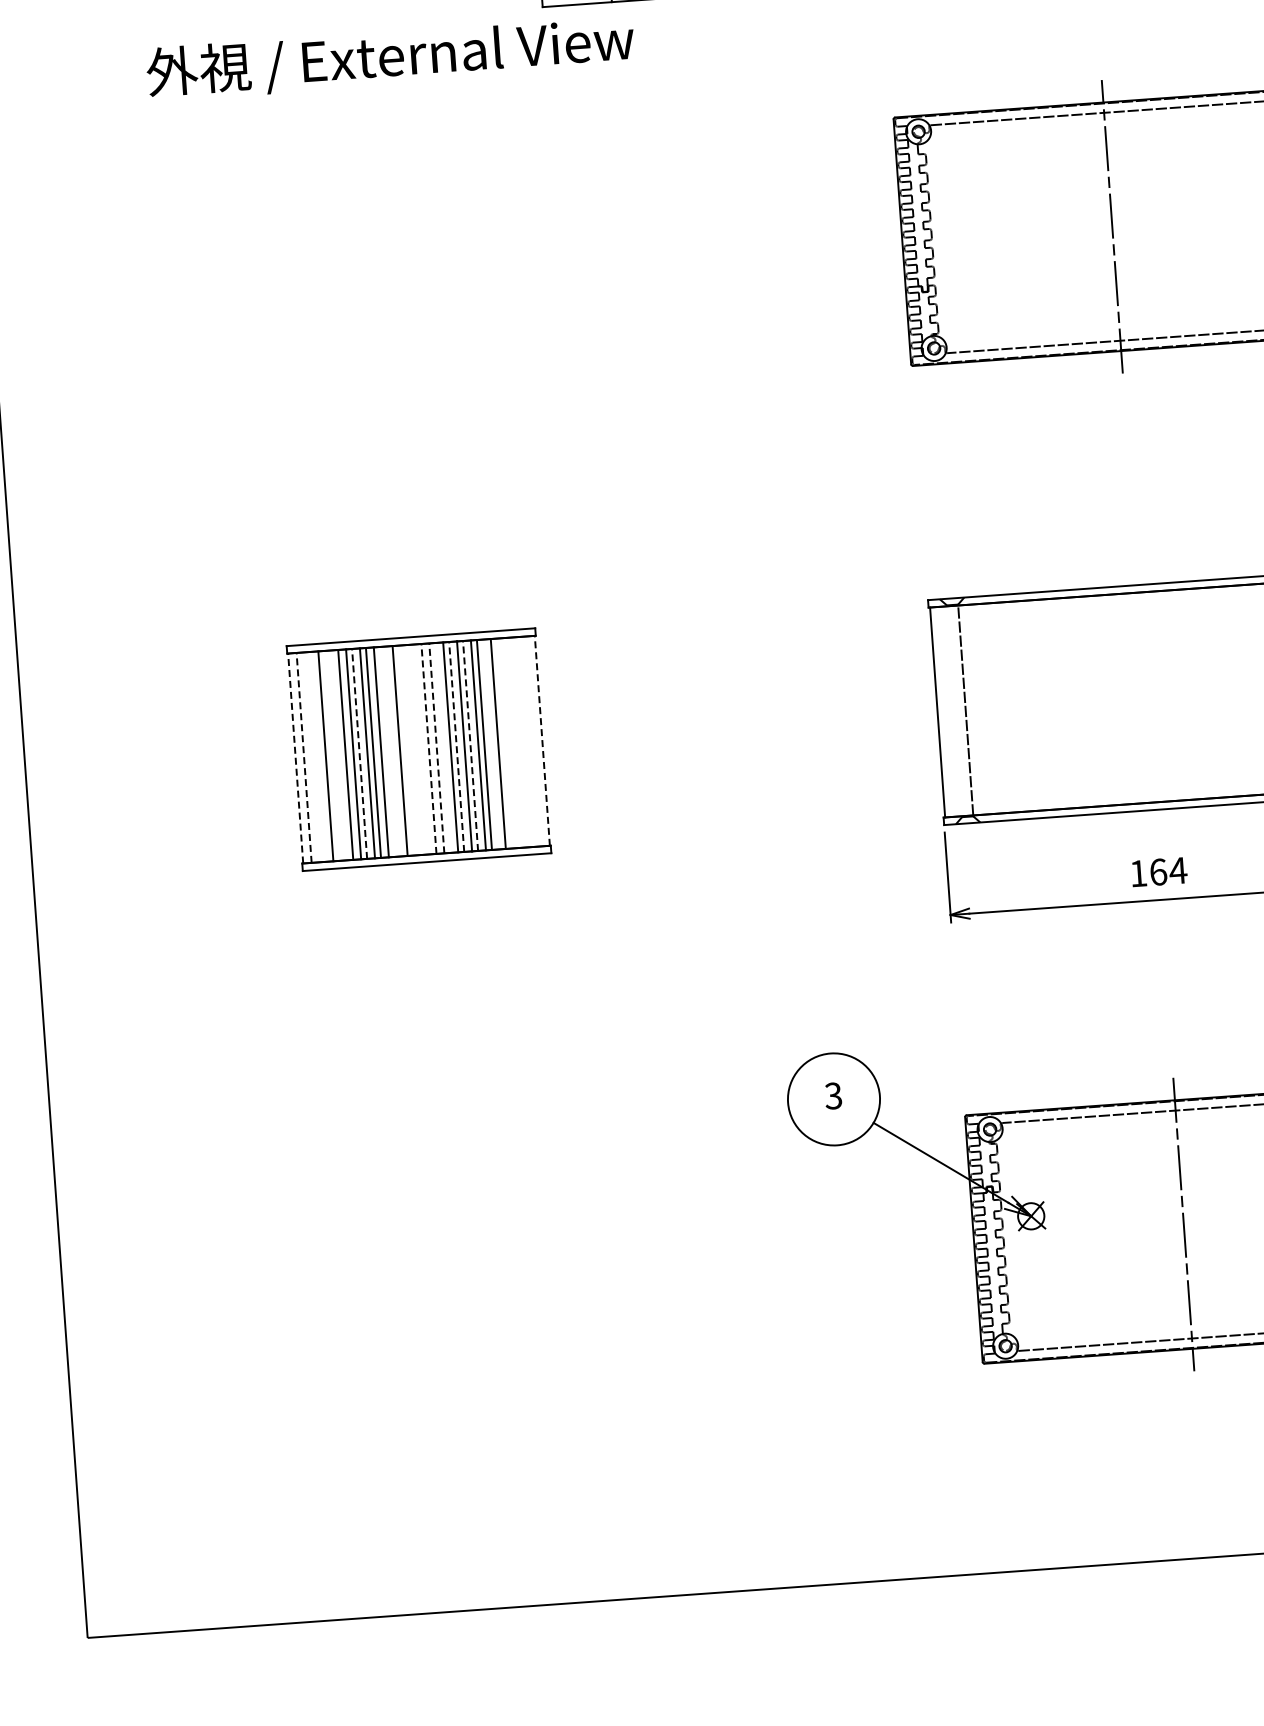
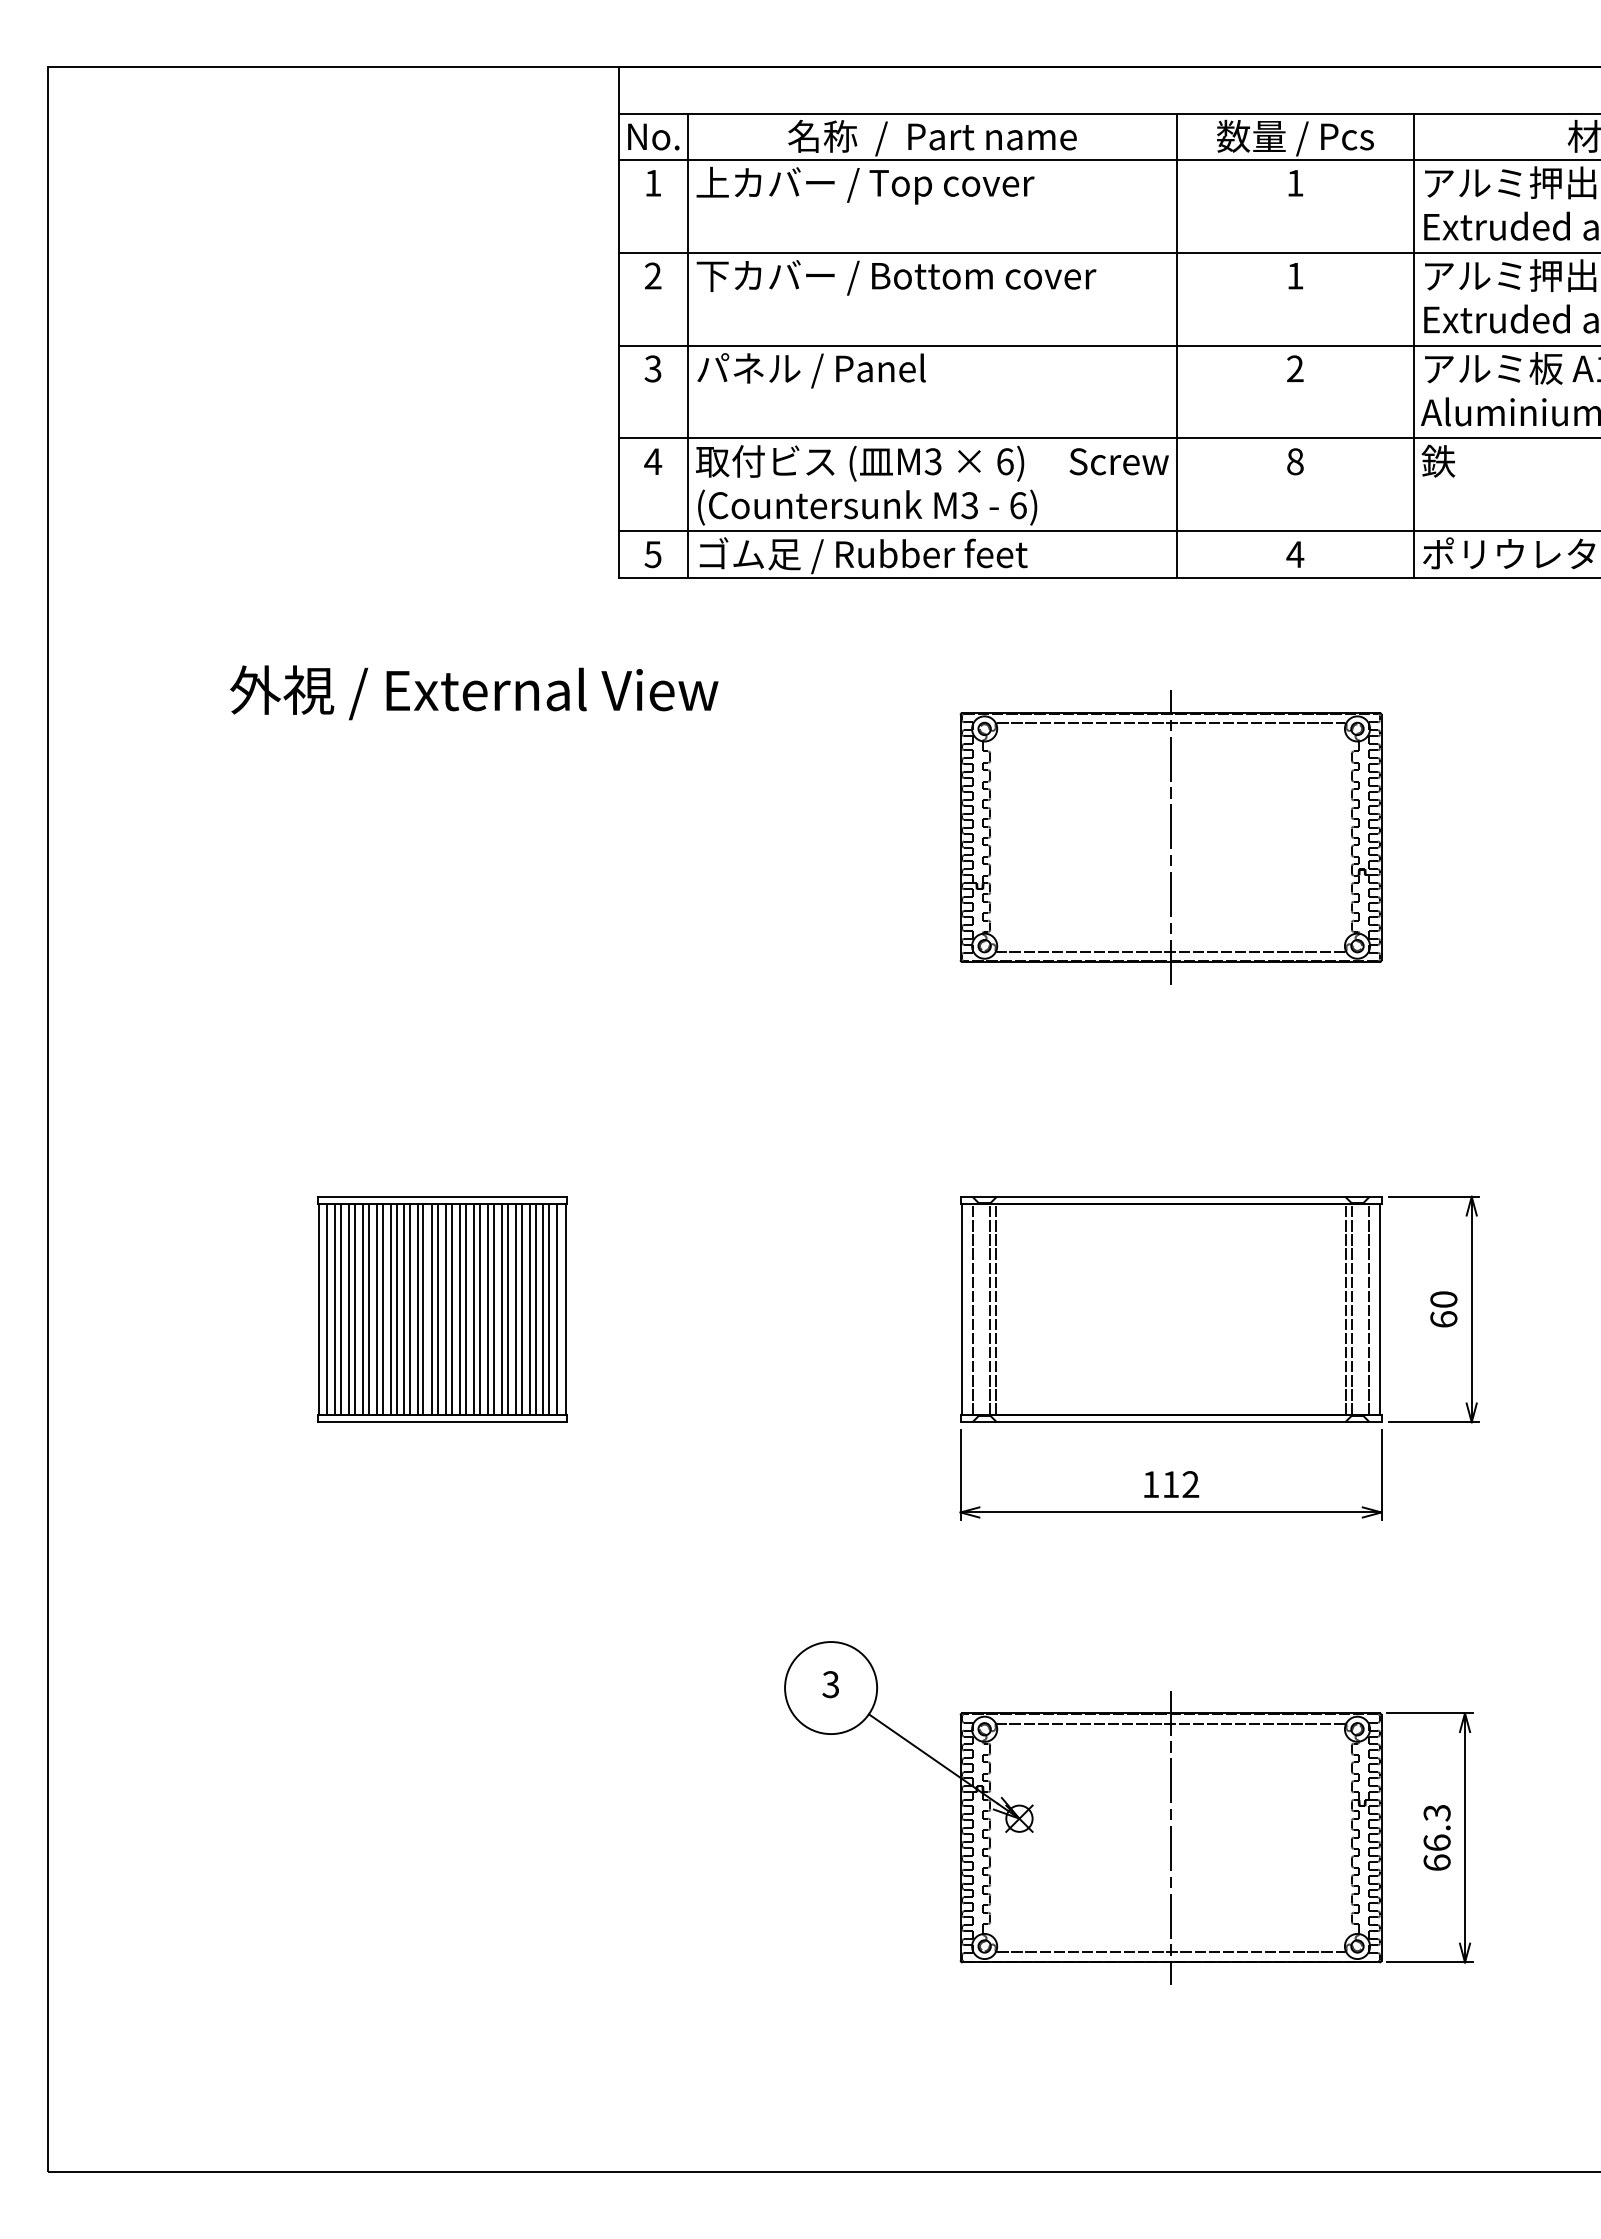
text: (390, 57) -> (474, 692), moved
line: (970, 710) -> (995, 1309), added
line: (948, 711) -> (973, 1309), added
line: (542, 740) -> (565, 1309), dashed -> solid
line: (526, 741) -> (549, 1309), added
line: (534, 741) -> (557, 1309), added
line: (512, 742) -> (535, 1309), added
line: (520, 742) -> (543, 1309), added
line: (506, 743) -> (529, 1309), added
line: (492, 744) -> (515, 1309), added
line: (470, 745) -> (493, 1309), dashed -> solid
line: (456, 746) -> (479, 1309), dashed -> solid
line: (443, 747) -> (466, 1309), added
line: (429, 748) -> (452, 1309), dashed -> solid
line: (437, 748) -> (460, 1309), dashed -> solid
line: (415, 749) -> (438, 1309), added
line: (423, 749) -> (446, 1309), added
line: (409, 750) -> (432, 1309), added
line: (387, 751) -> (410, 1309), added
line: (395, 751) -> (418, 1309), added
line: (359, 753) -> (382, 1309), dashed -> solid
line: (331, 755) -> (354, 1309), added
line: (339, 755) -> (362, 1309), added
line: (317, 756) -> (340, 1309), added
line: (303, 757) -> (326, 1309), dashed -> solid
line: (311, 757) -> (334, 1309), added
line: (295, 758) -> (318, 1309), dashed -> solid
text: (1168, 871) -> (1181, 1484), 164 -> 112

